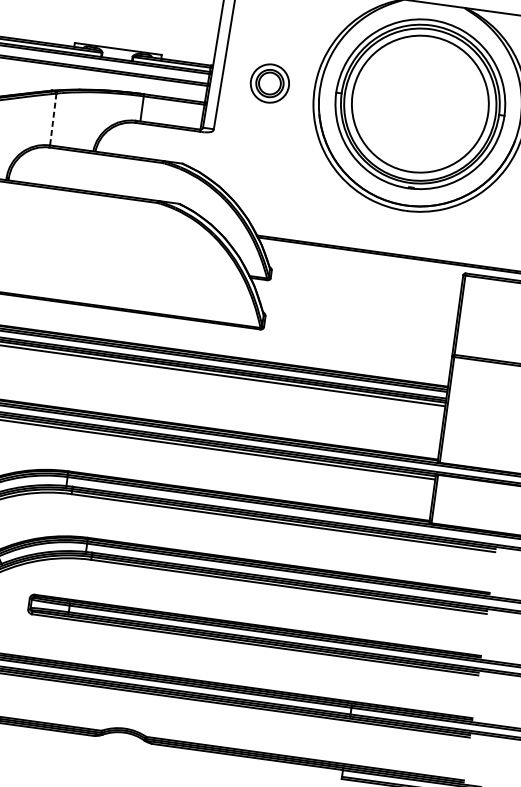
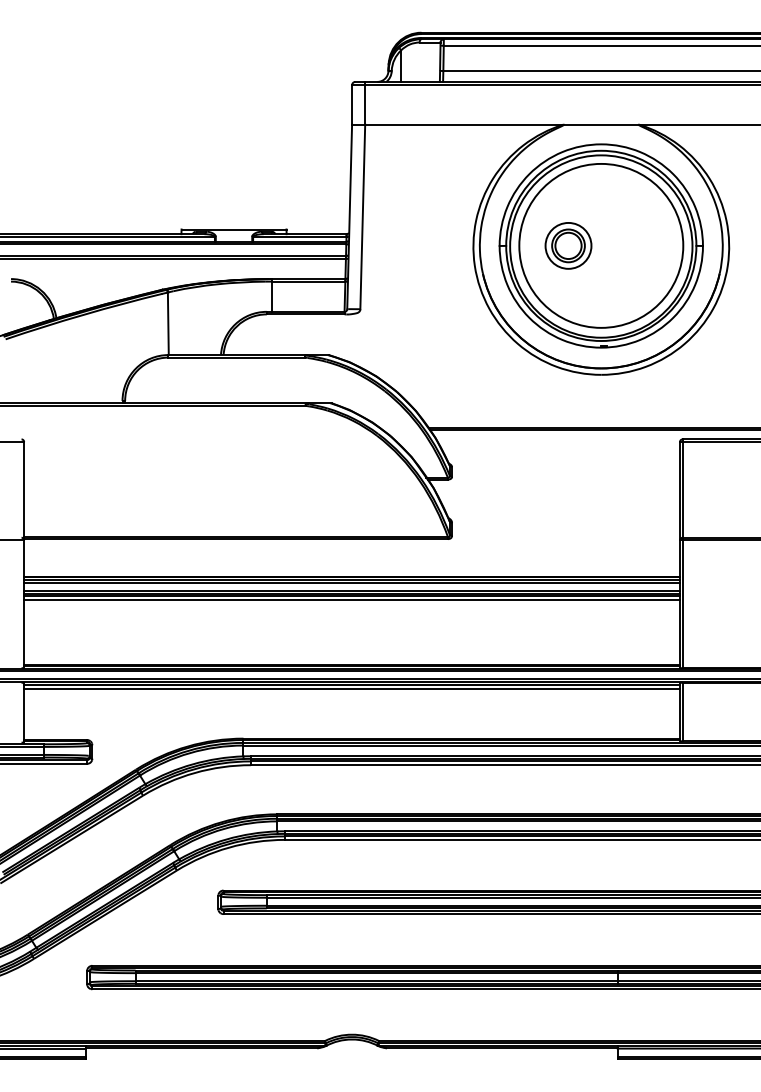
part: (269, 83) -> (568, 245), moved
line: (53, 120) -> (168, 324), dashed -> solid

